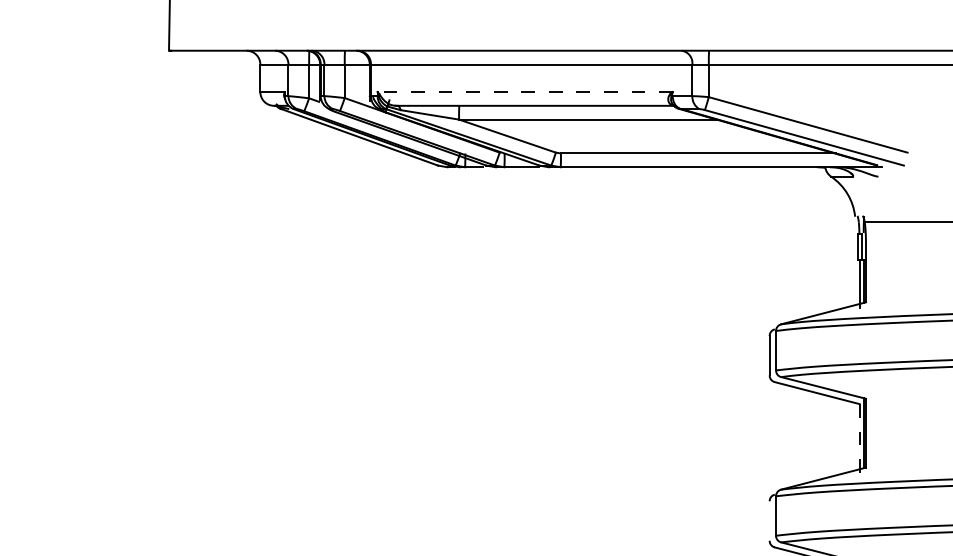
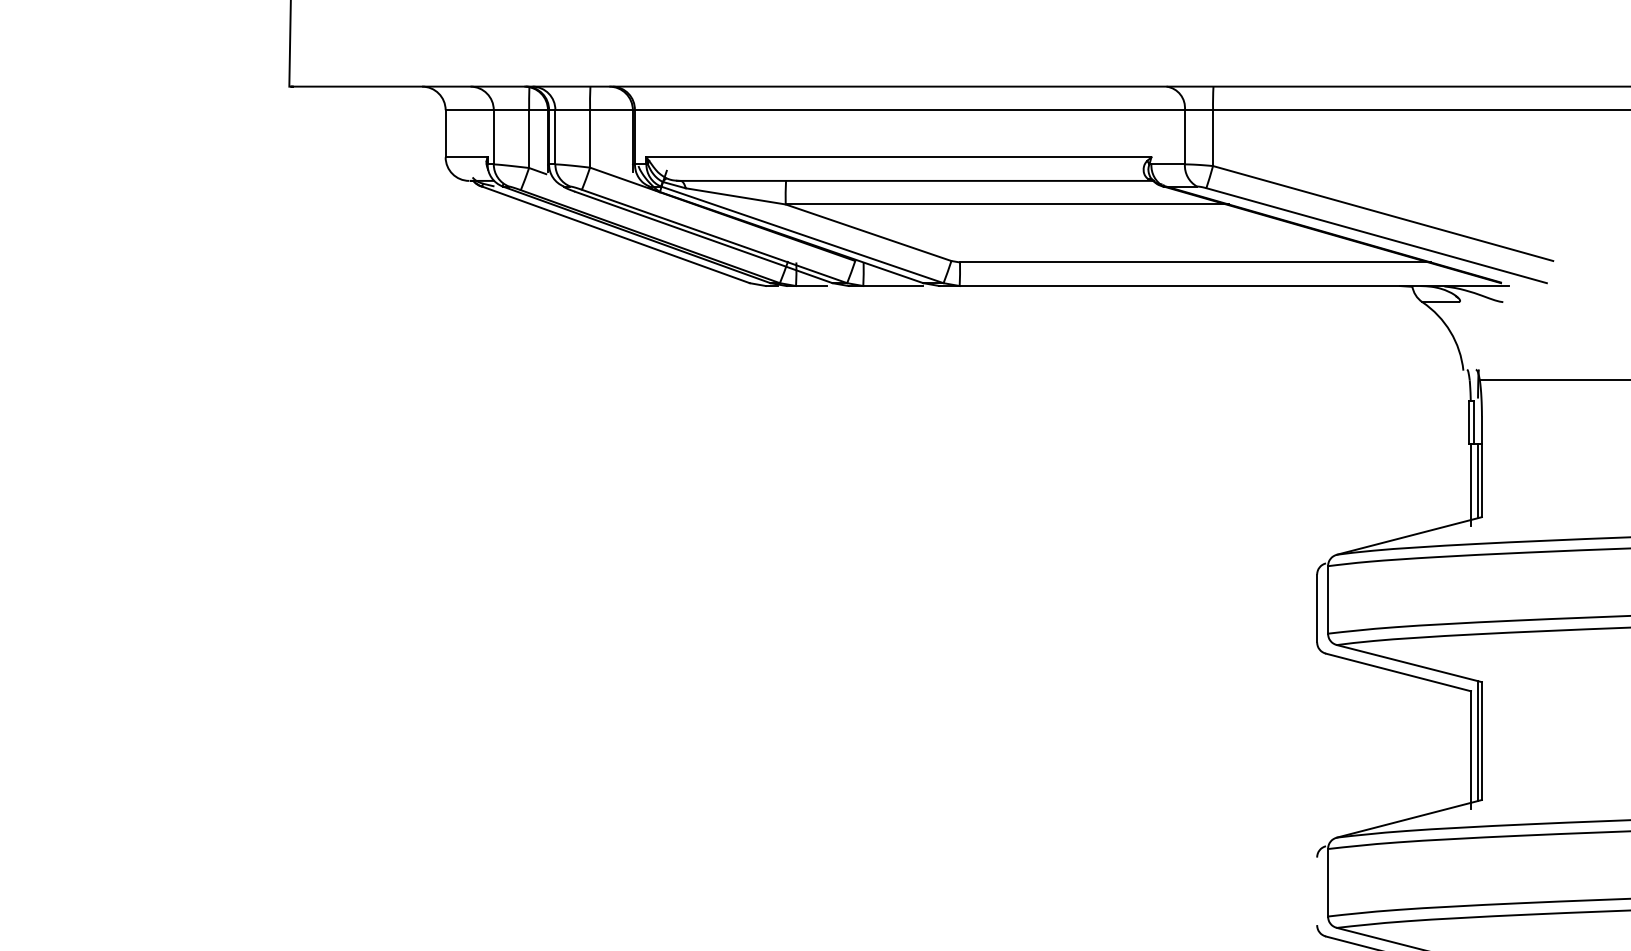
line: (525, 92) -> (899, 158), dashed -> solid
line: (859, 438) -> (1470, 750), dashed -> solid

